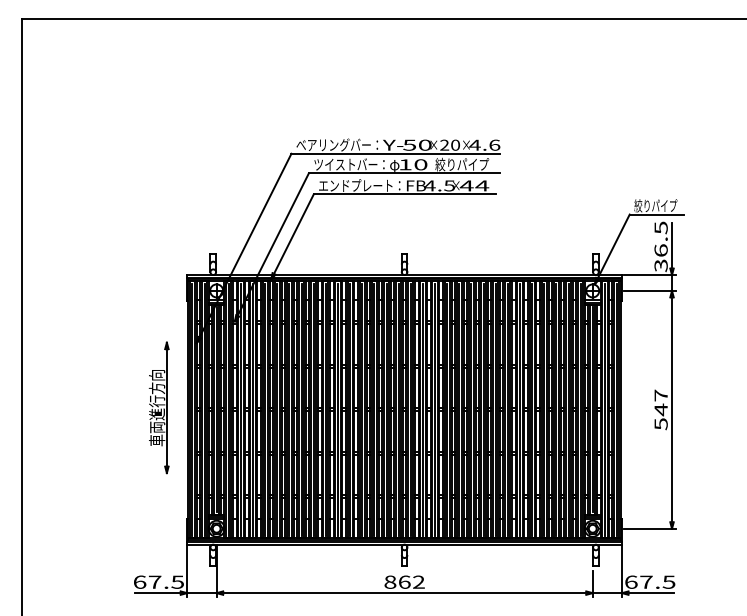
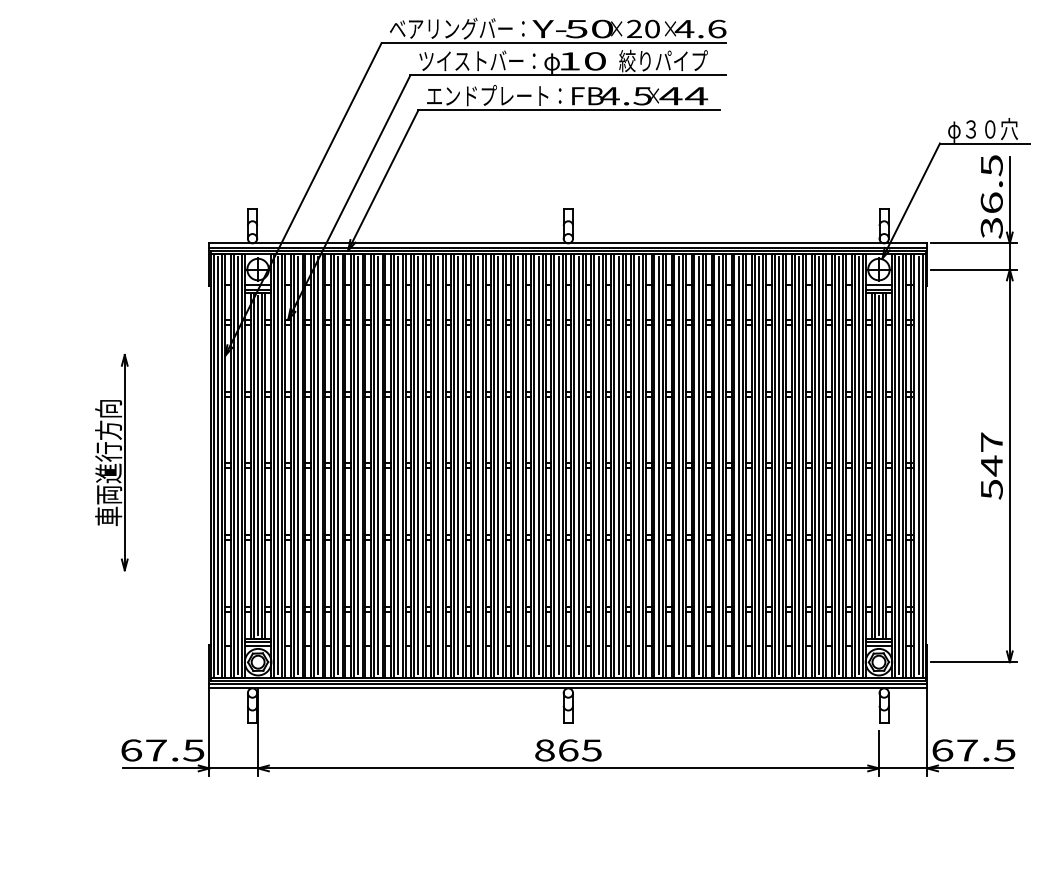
text: (655, 206) -> (982, 130), 絞りパイプ -> φ３０穴
part: (158, 407) -> (110, 461), moved
text: (418, 581) -> (591, 749), 862 -> 865

